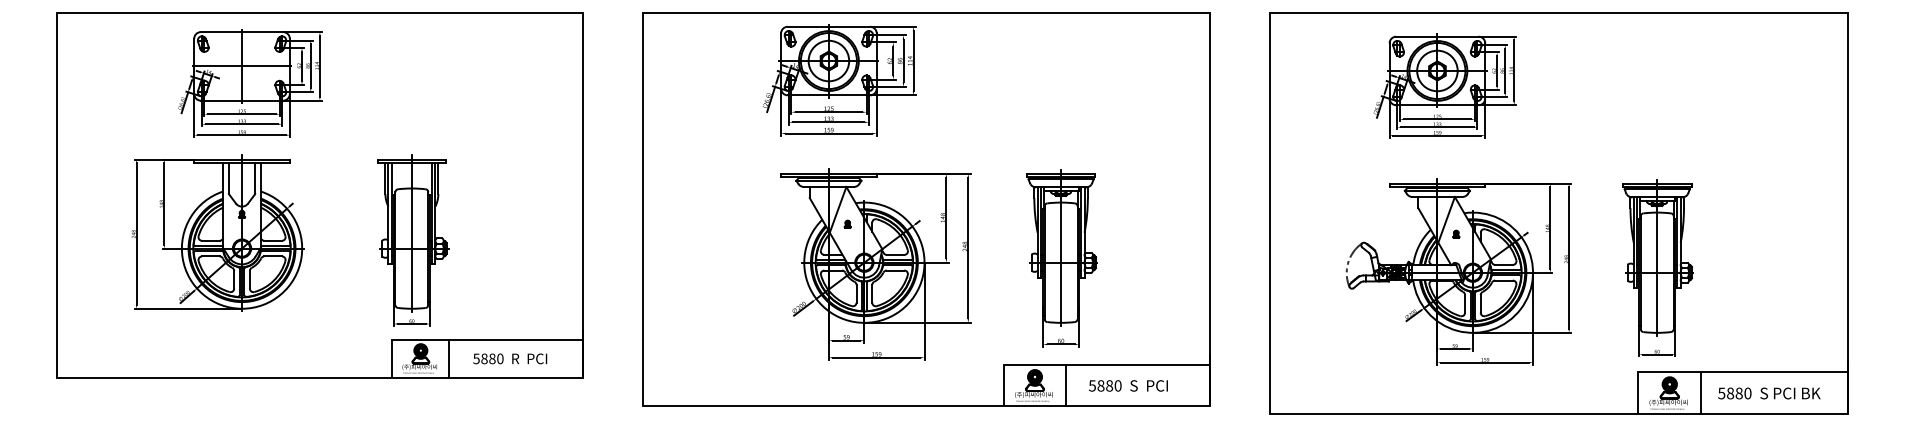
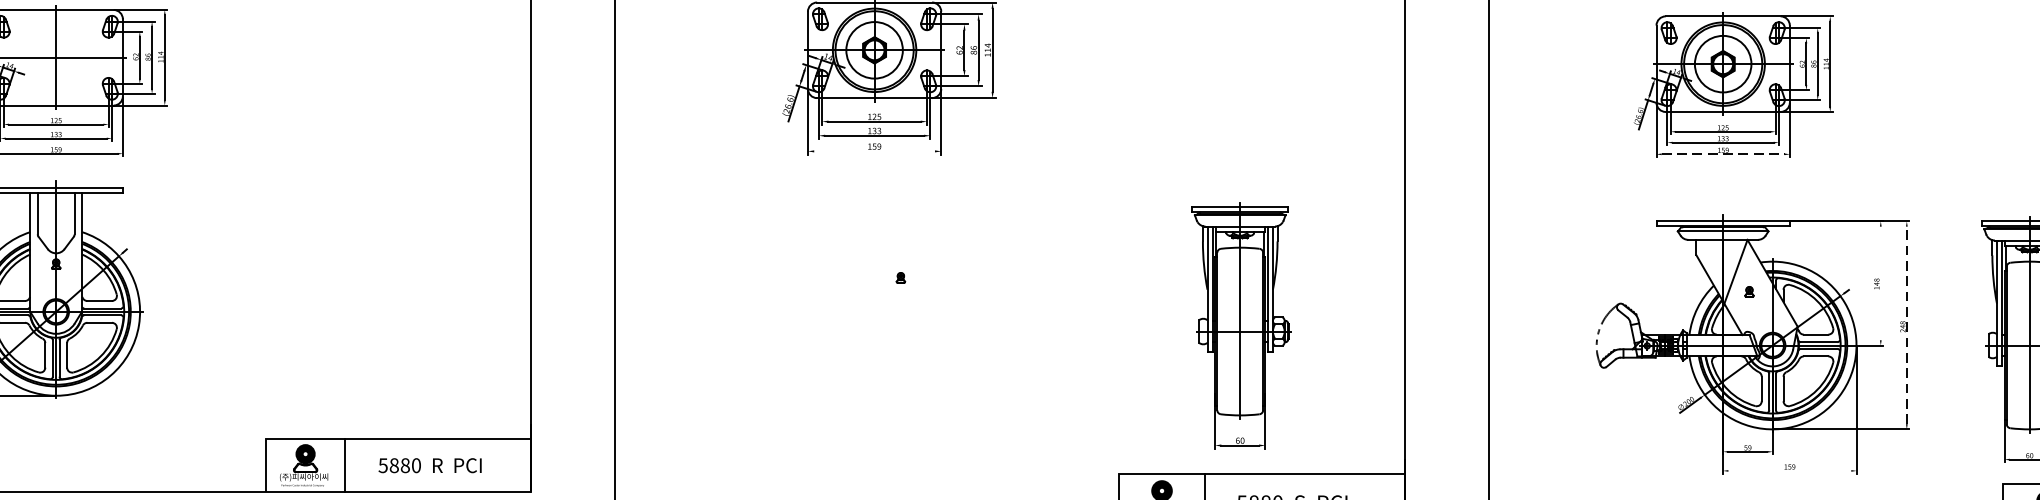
line: (828, 133) -> (874, 151), removed
line: (1437, 135) -> (1723, 154), solid -> dashed
line: (1550, 227) -> (1880, 282), removed
part: (413, 240) -> (295, 300), removed
part: (1061, 258) -> (1240, 325), moved
line: (1569, 258) -> (1907, 325), solid -> dashed
part: (875, 264) -> (939, 334), removed
line: (1485, 362) -> (1790, 470), removed

